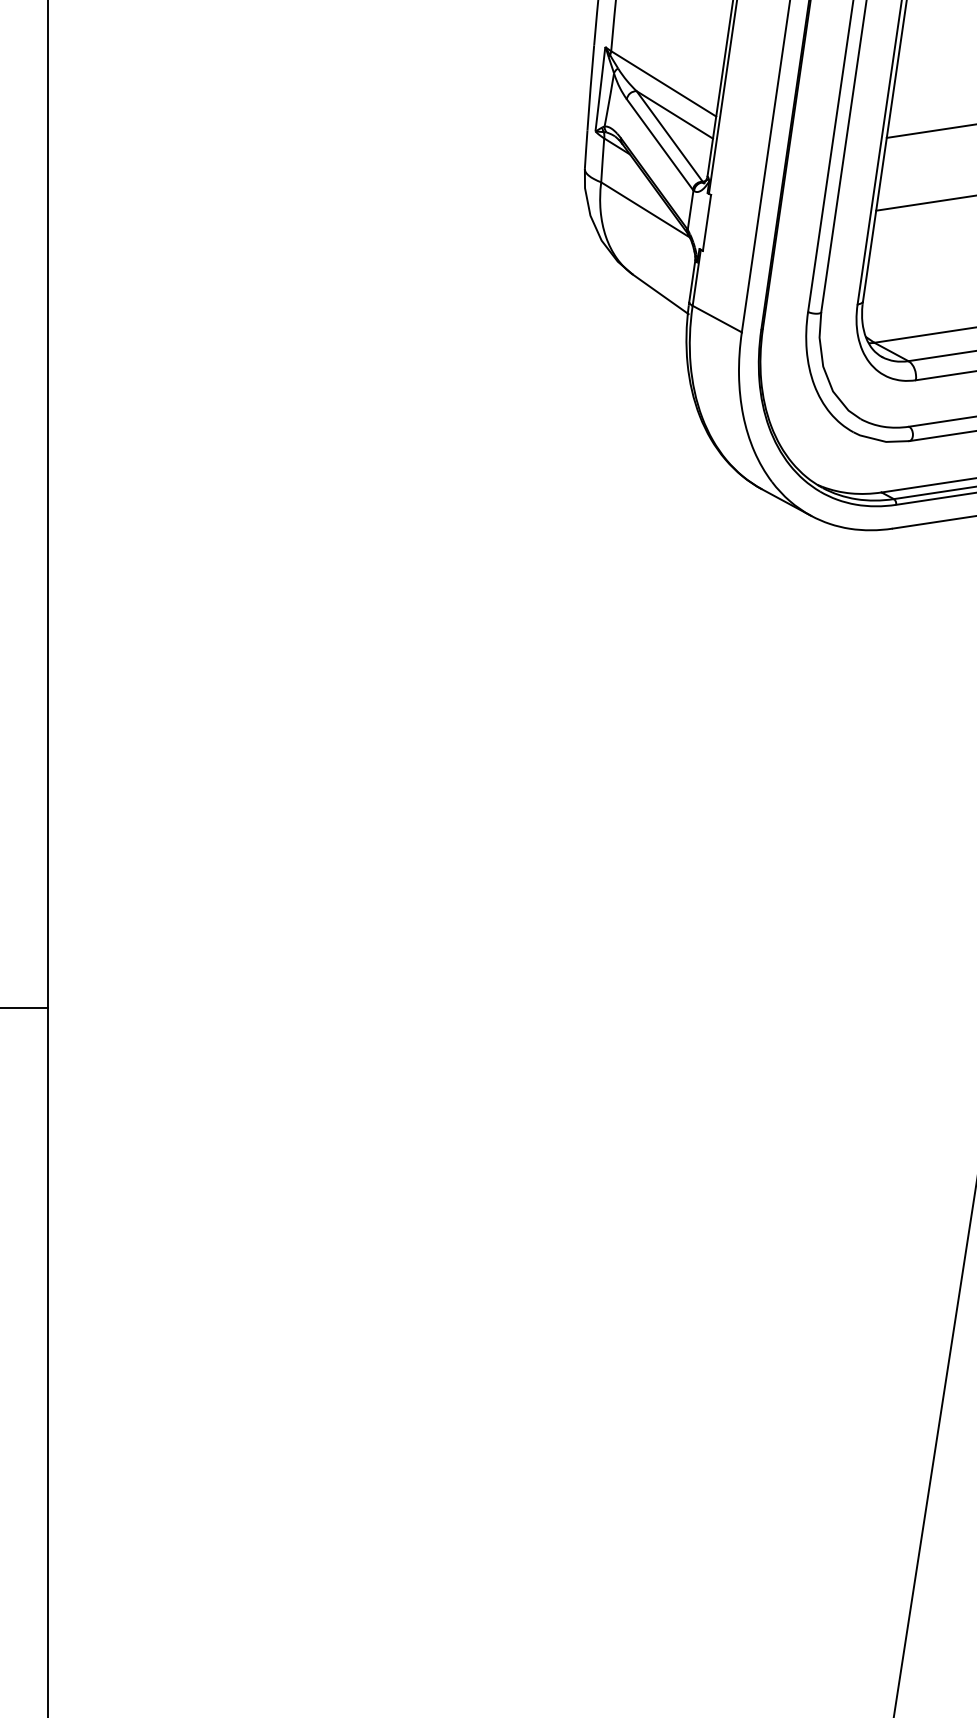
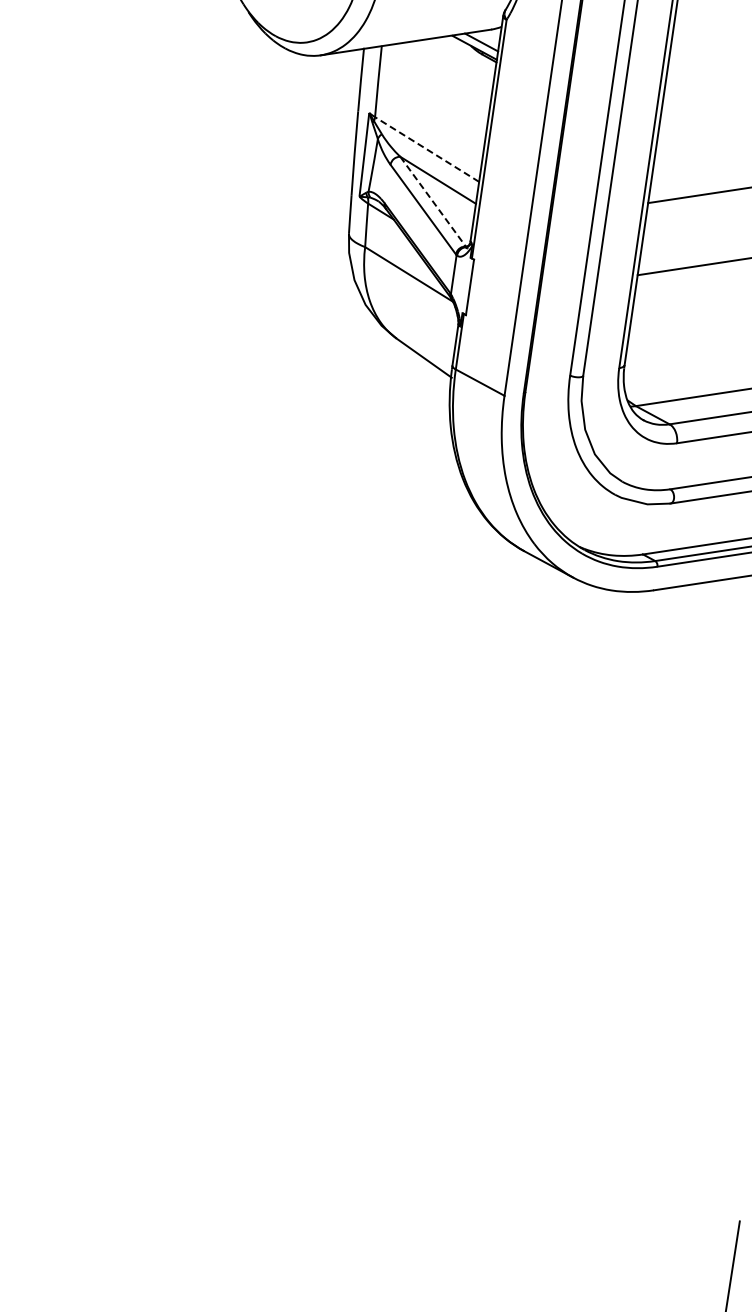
line: (663, 83) -> (426, 149), solid -> dashed
line: (669, 136) -> (432, 201), solid -> dashed

